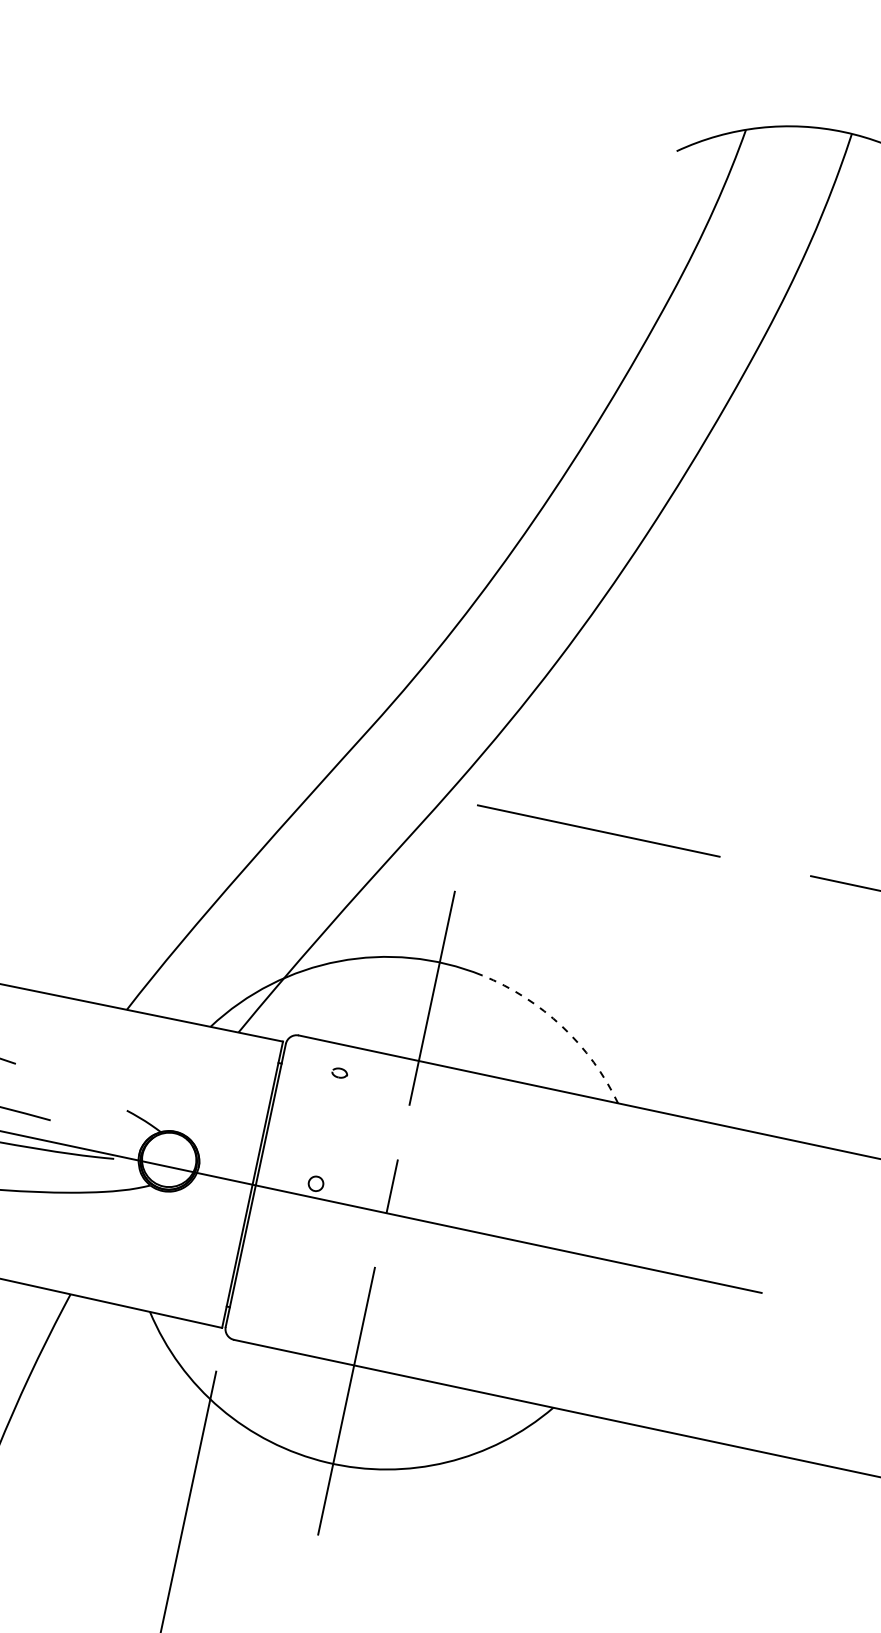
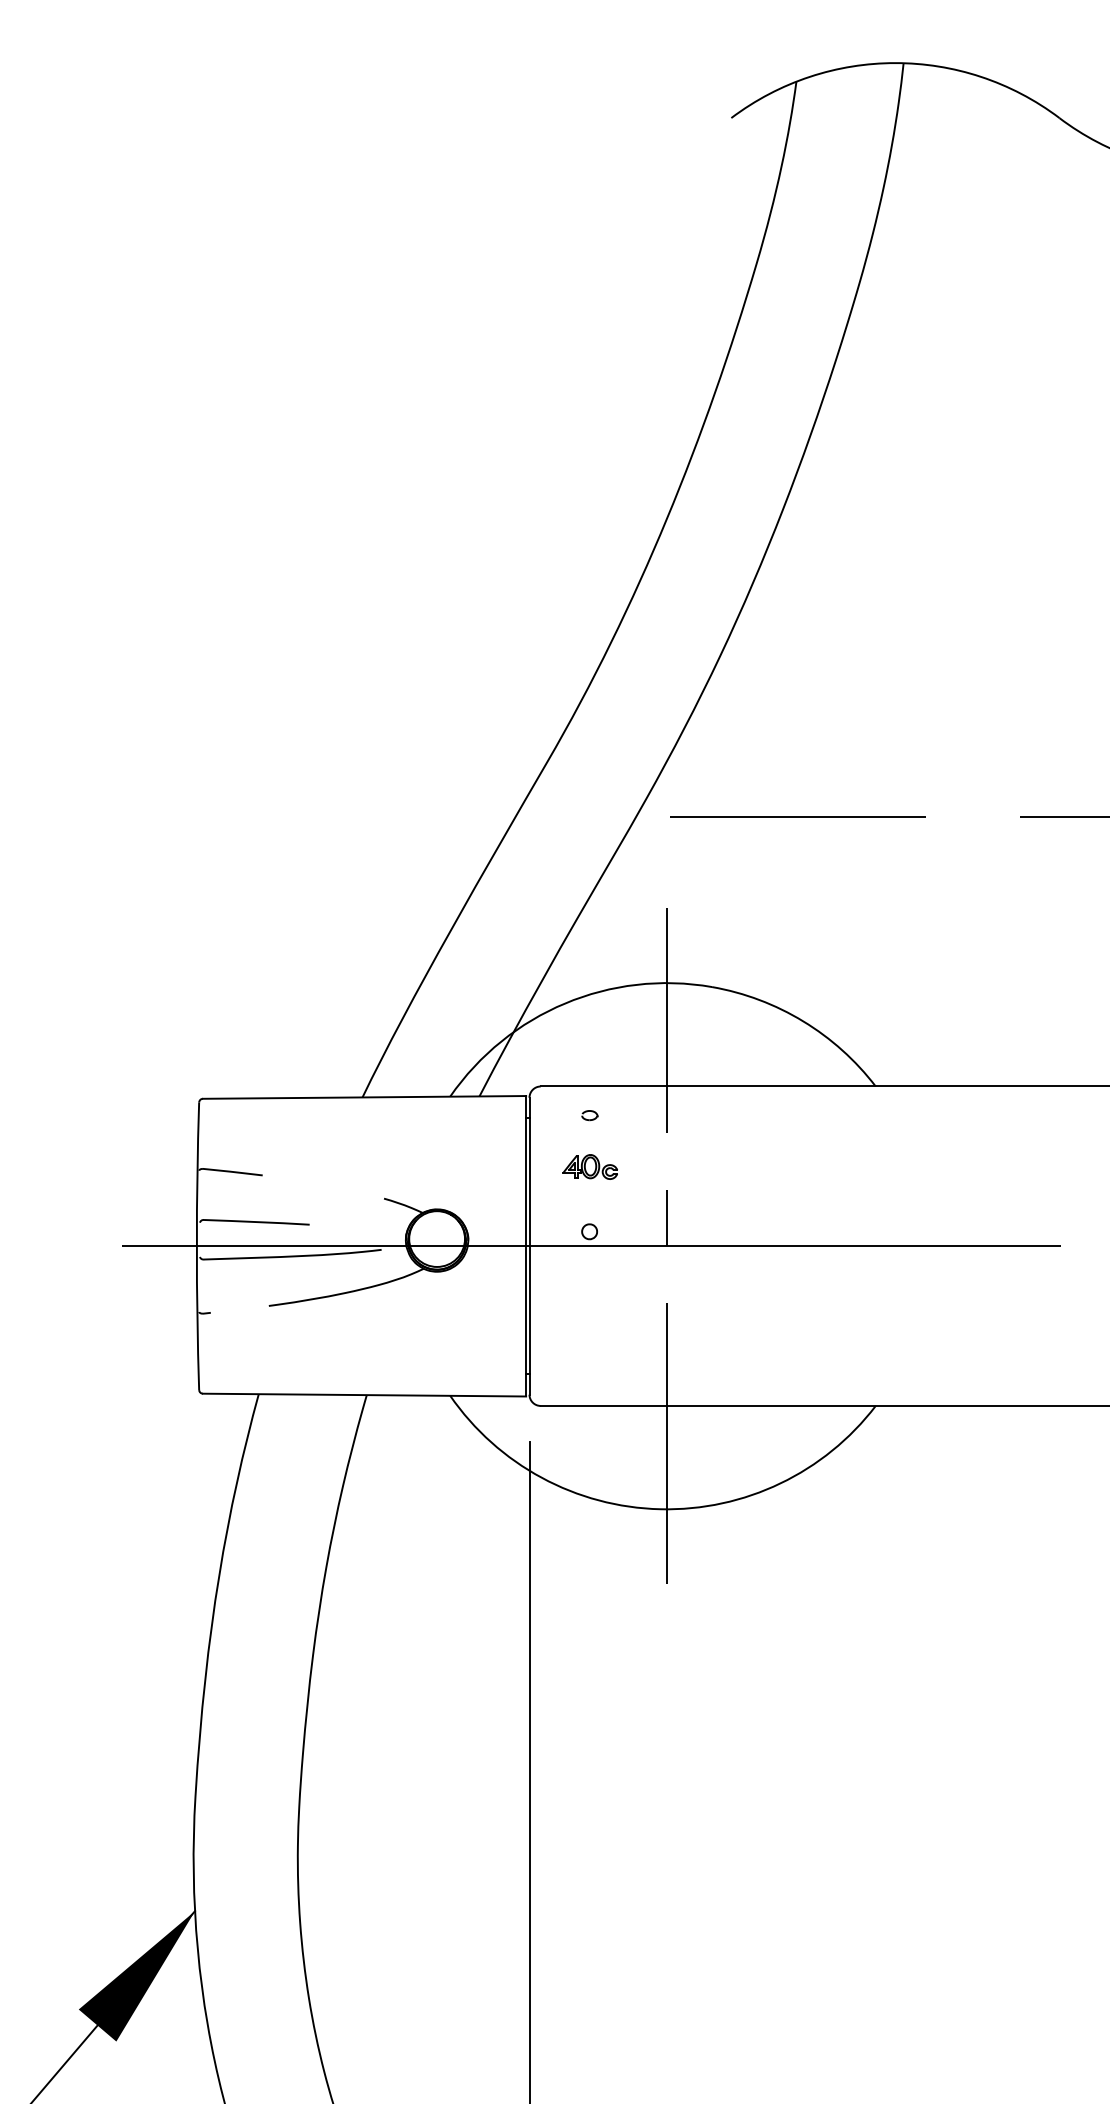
arc: (562, 1026) -> (803, 1021), dashed -> solid
part: (329, 1121) -> (589, 1166), added

